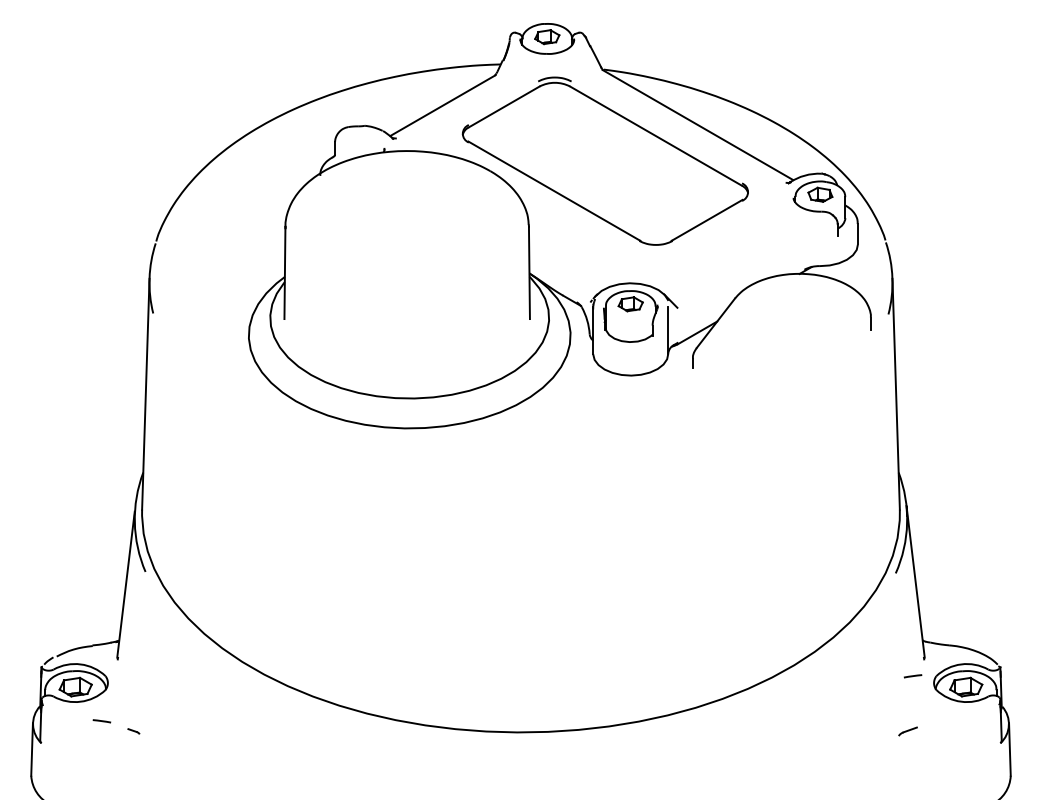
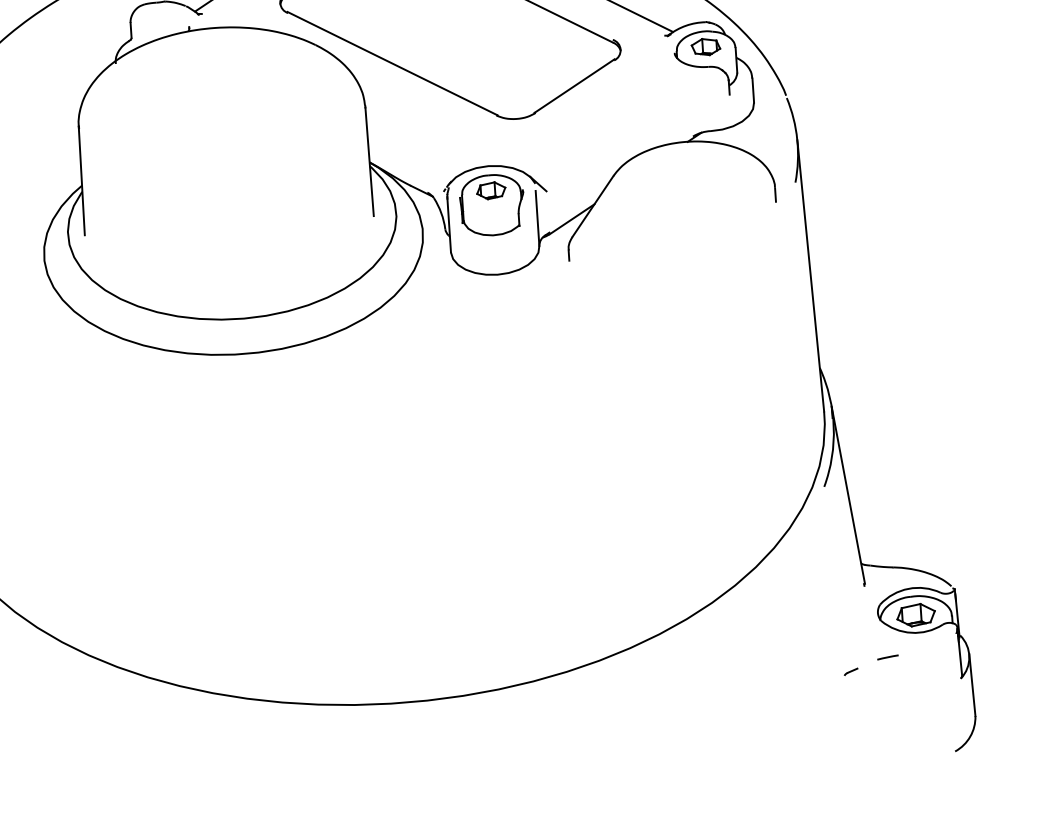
line: (912, 676) -> (887, 657), moved
part: (907, 731) -> (850, 672), size x0.62

